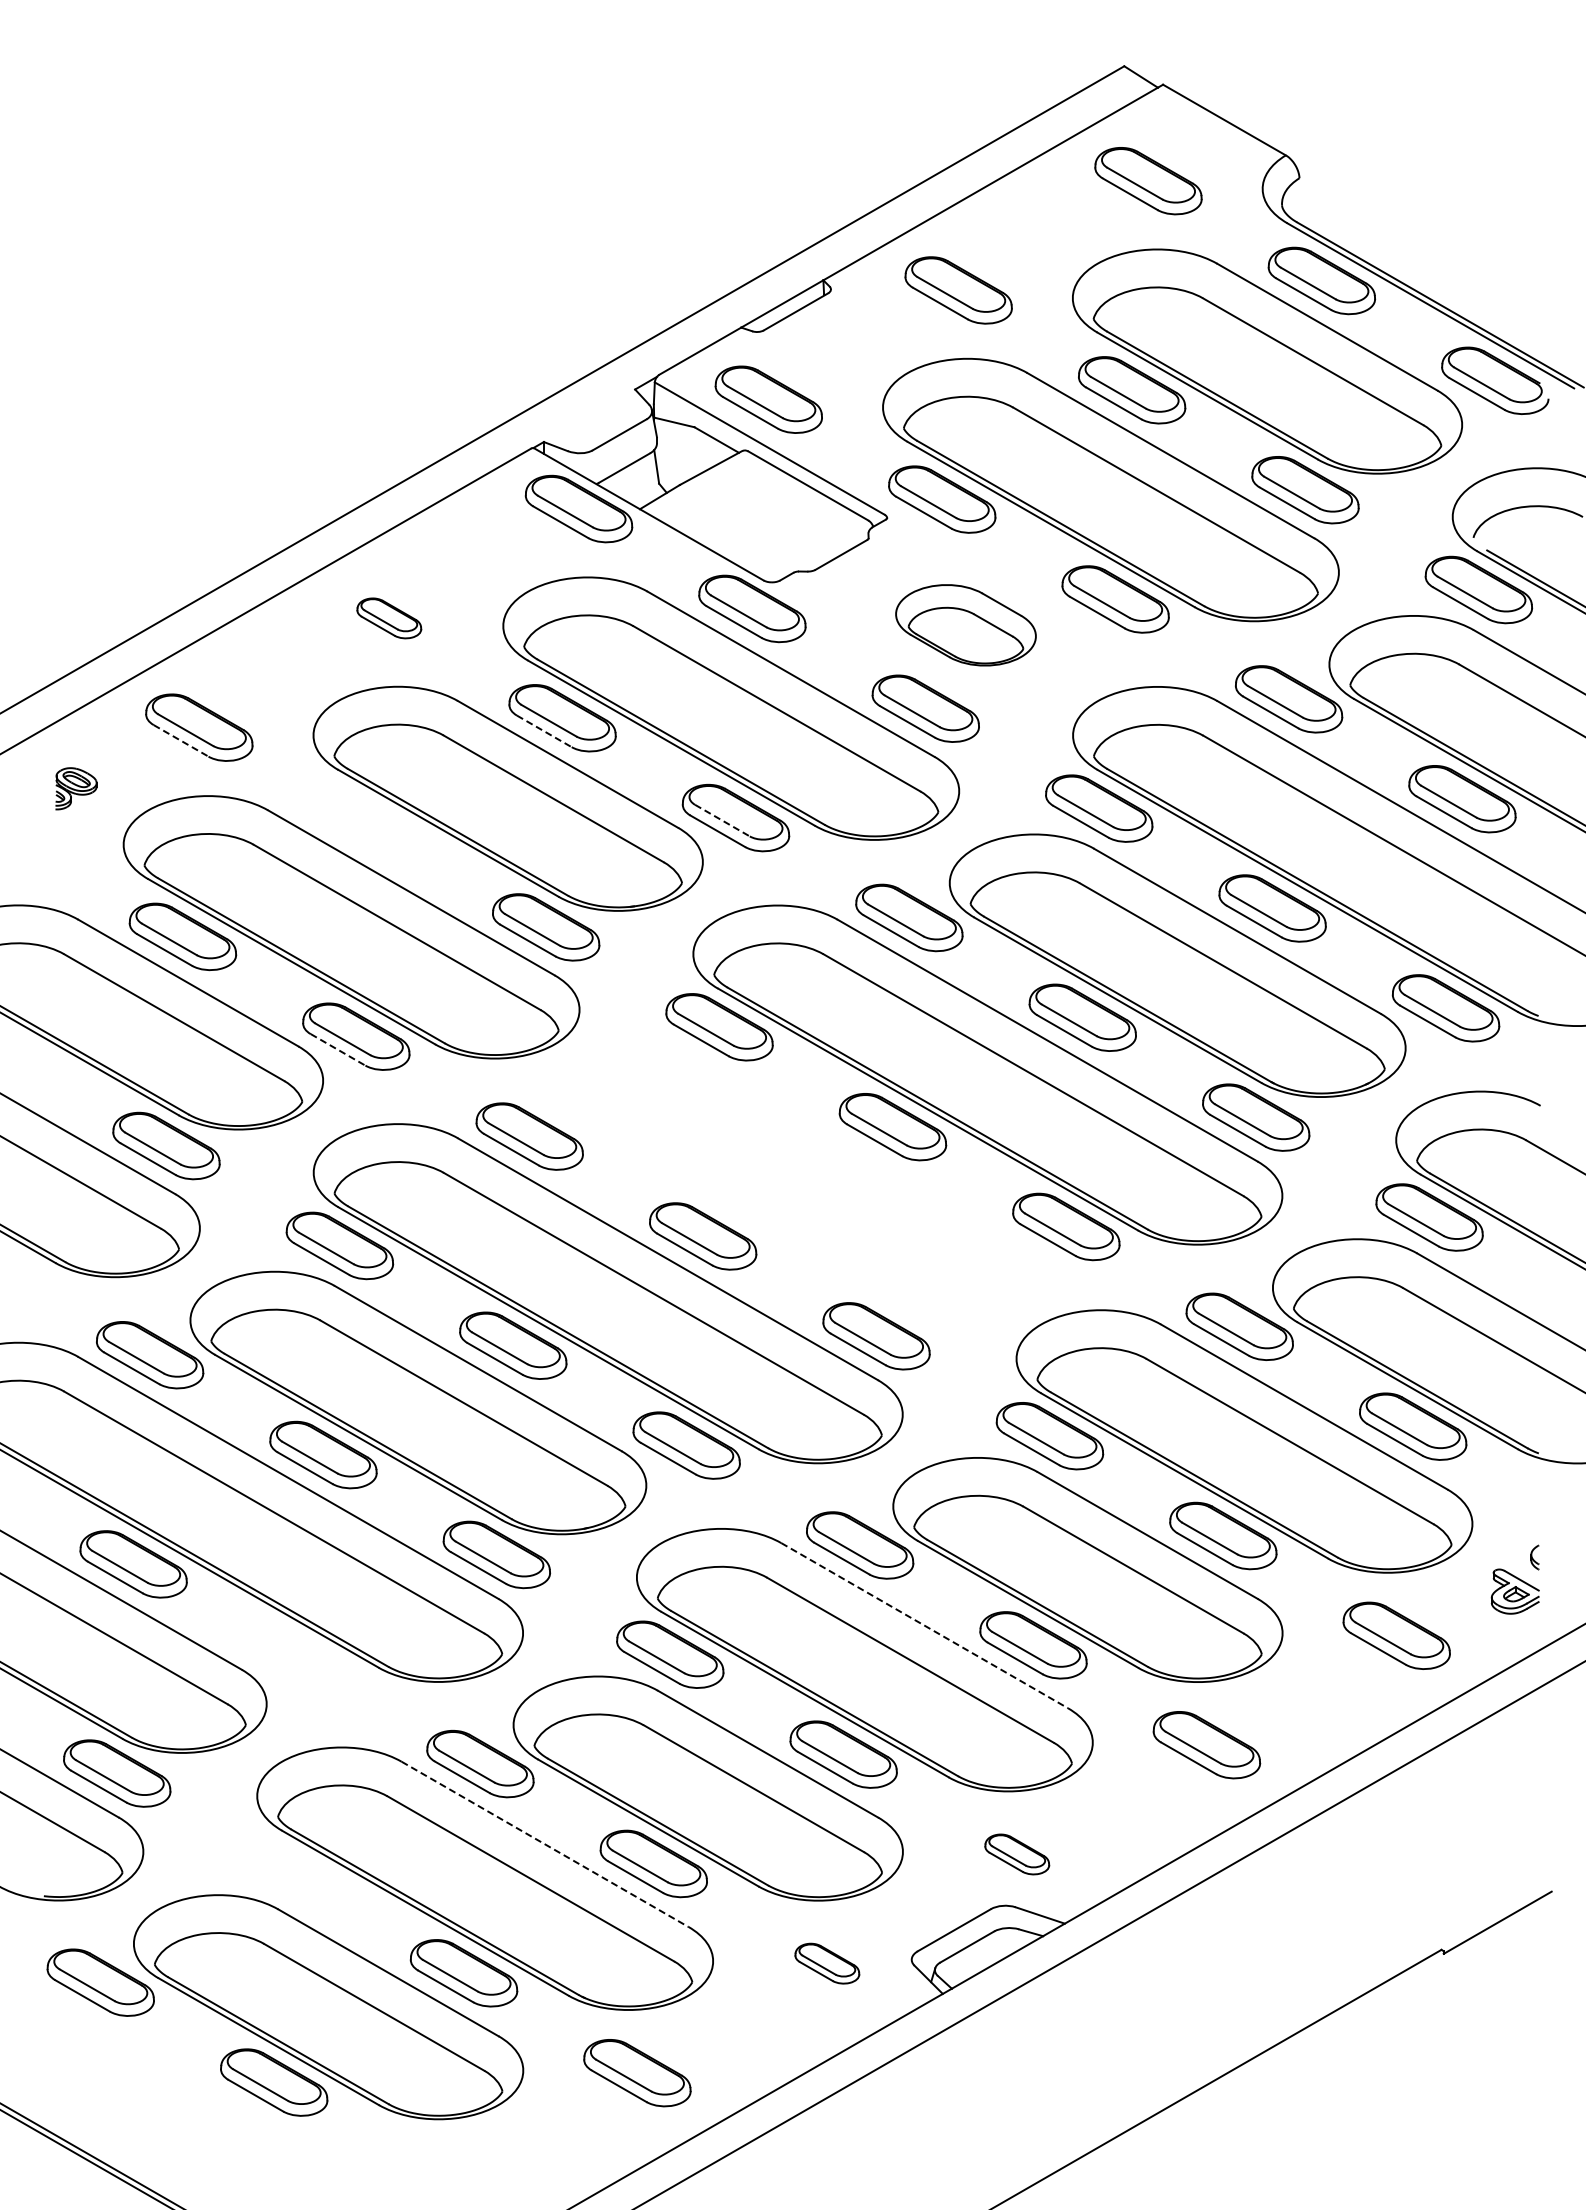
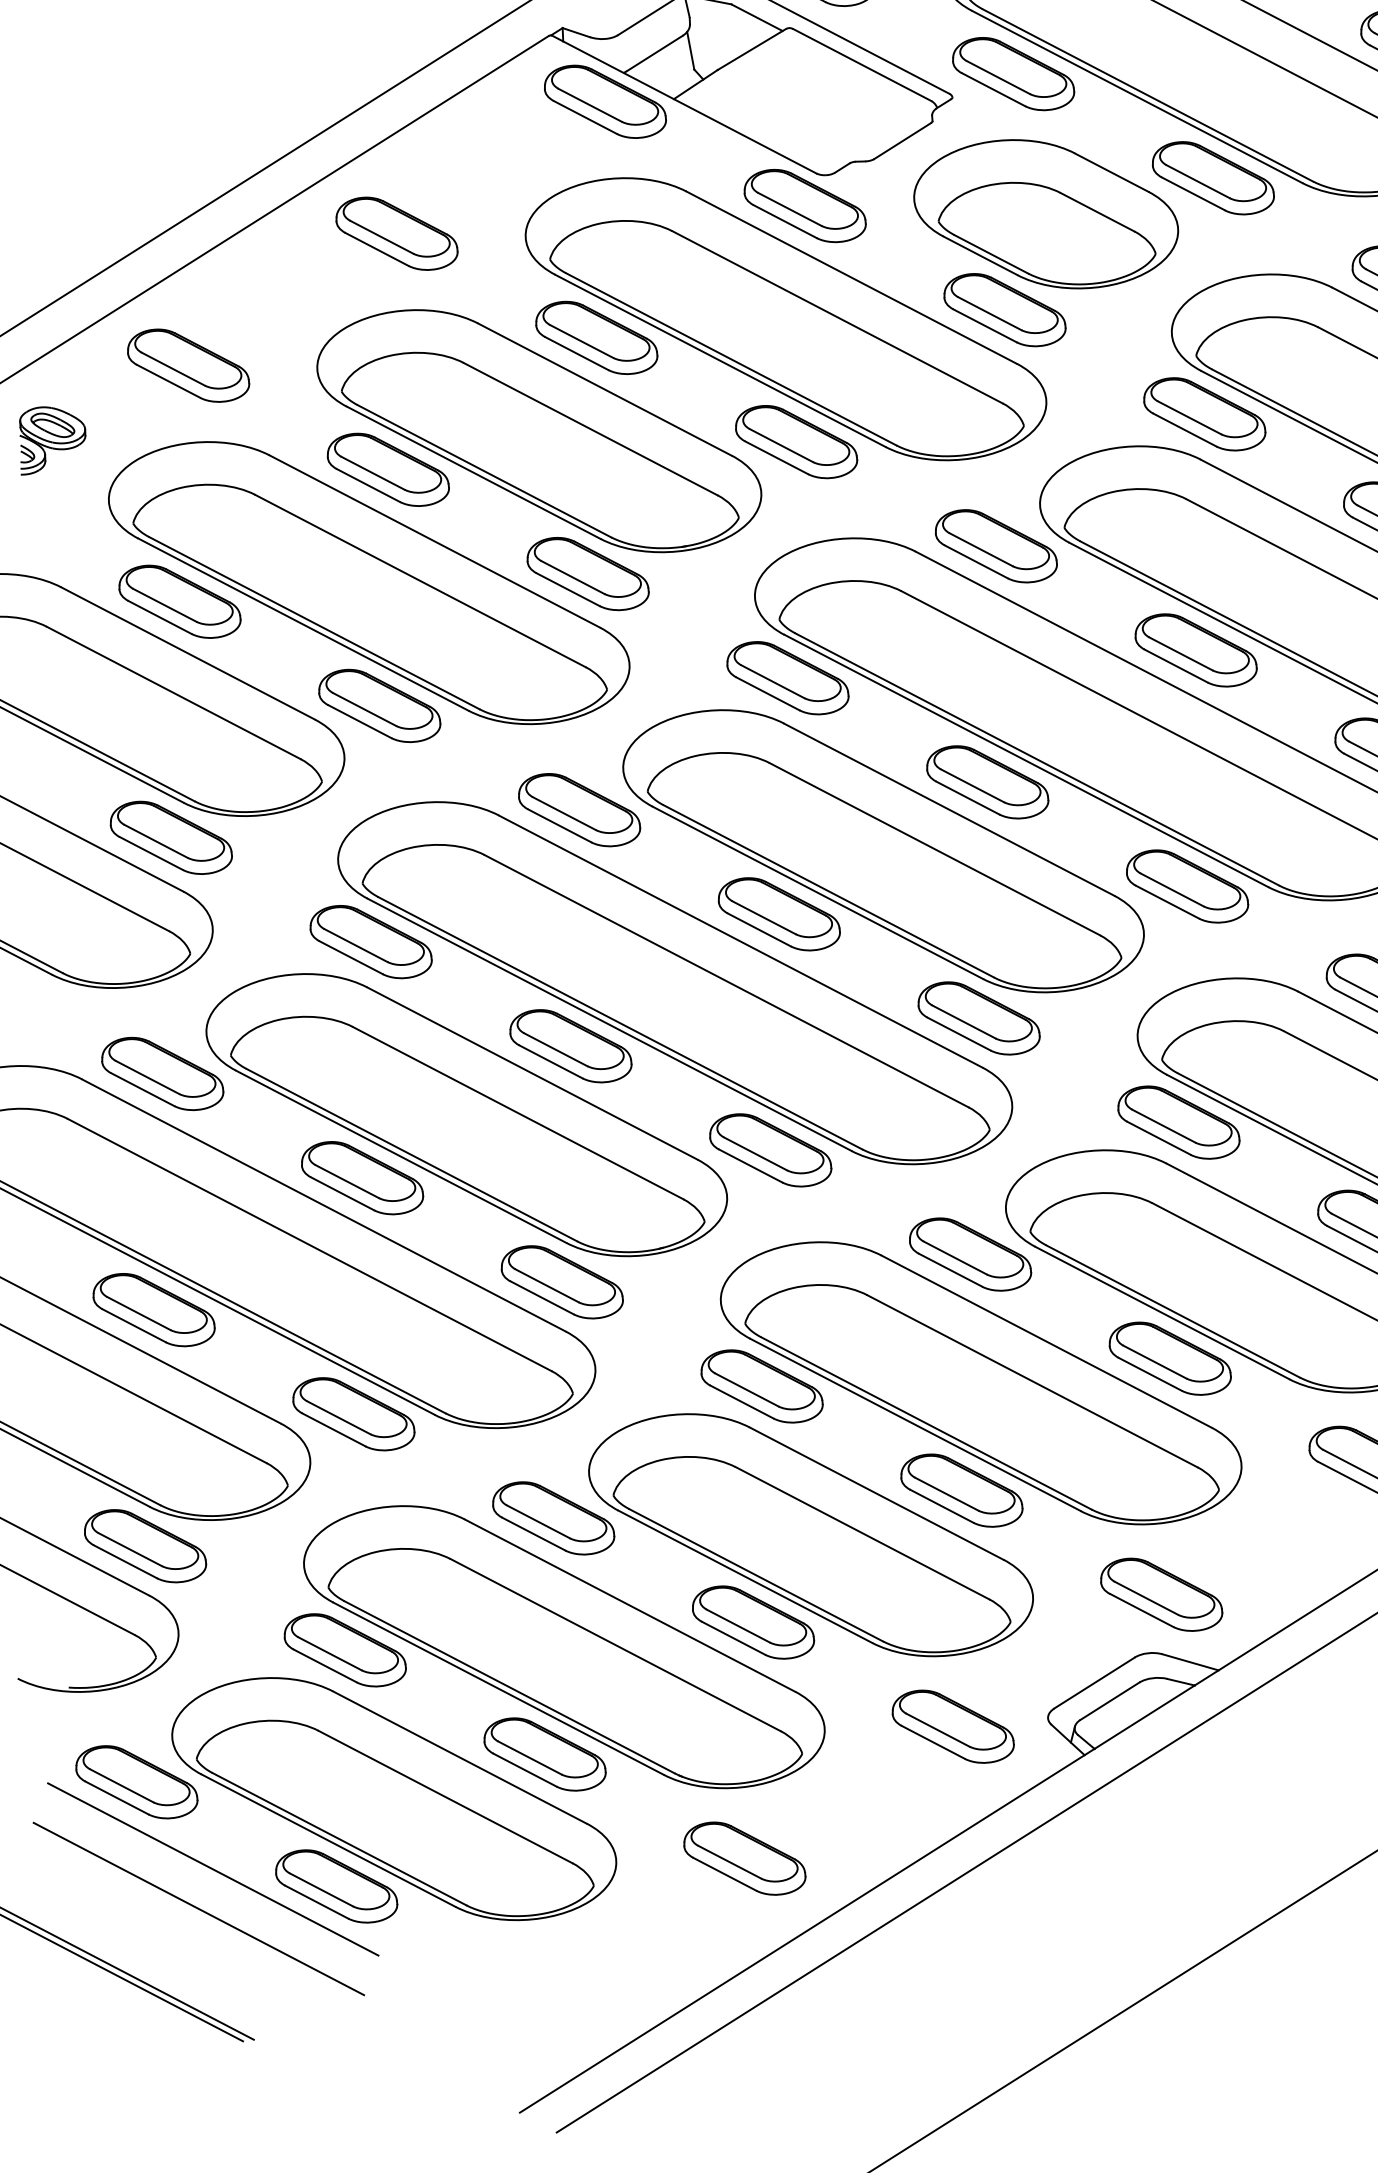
part: (389, 618) -> (397, 233), size x1.67
part: (965, 625) -> (1045, 214), size x1.67
line: (544, 731) -> (576, 353), dashed -> solid
line: (181, 740) -> (169, 380), dashed -> solid
part: (76, 788) -> (53, 439), size x1.43
line: (722, 820) -> (781, 445), dashed -> solid
part: (372, 827) -> (388, 469), added
line: (338, 1049) -> (360, 721), dashed -> solid
part: (797, 1184) -> (882, 851), added
line: (925, 1625) -> (1047, 1341), dashed -> solid
part: (307, 1664) -> (354, 1414), added
line: (545, 1844) -> (630, 1605), dashed -> solid
part: (1017, 1854) -> (1162, 1594), size x1.67
part: (290, 1873) -> (345, 1650), added
part: (827, 1963) -> (953, 1726), size x1.67
line: (165, 2062) -> (213, 1868), added
line: (150, 2097) -> (198, 1909), added

